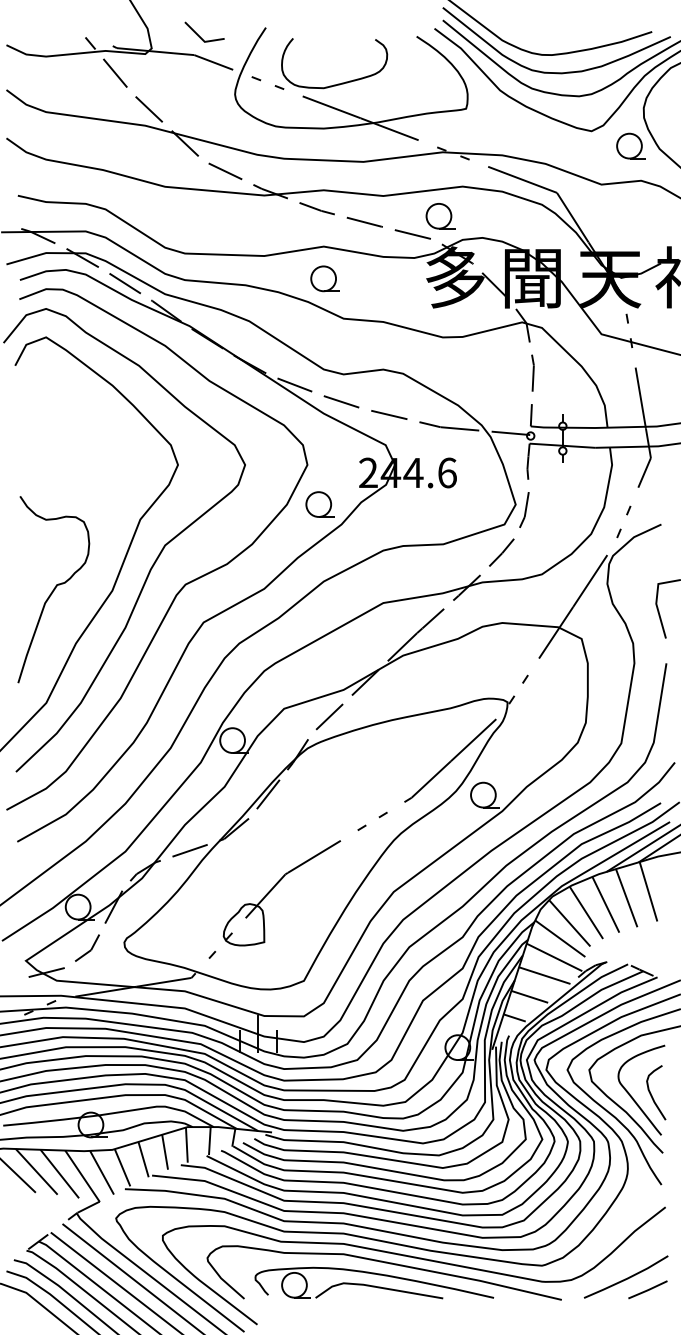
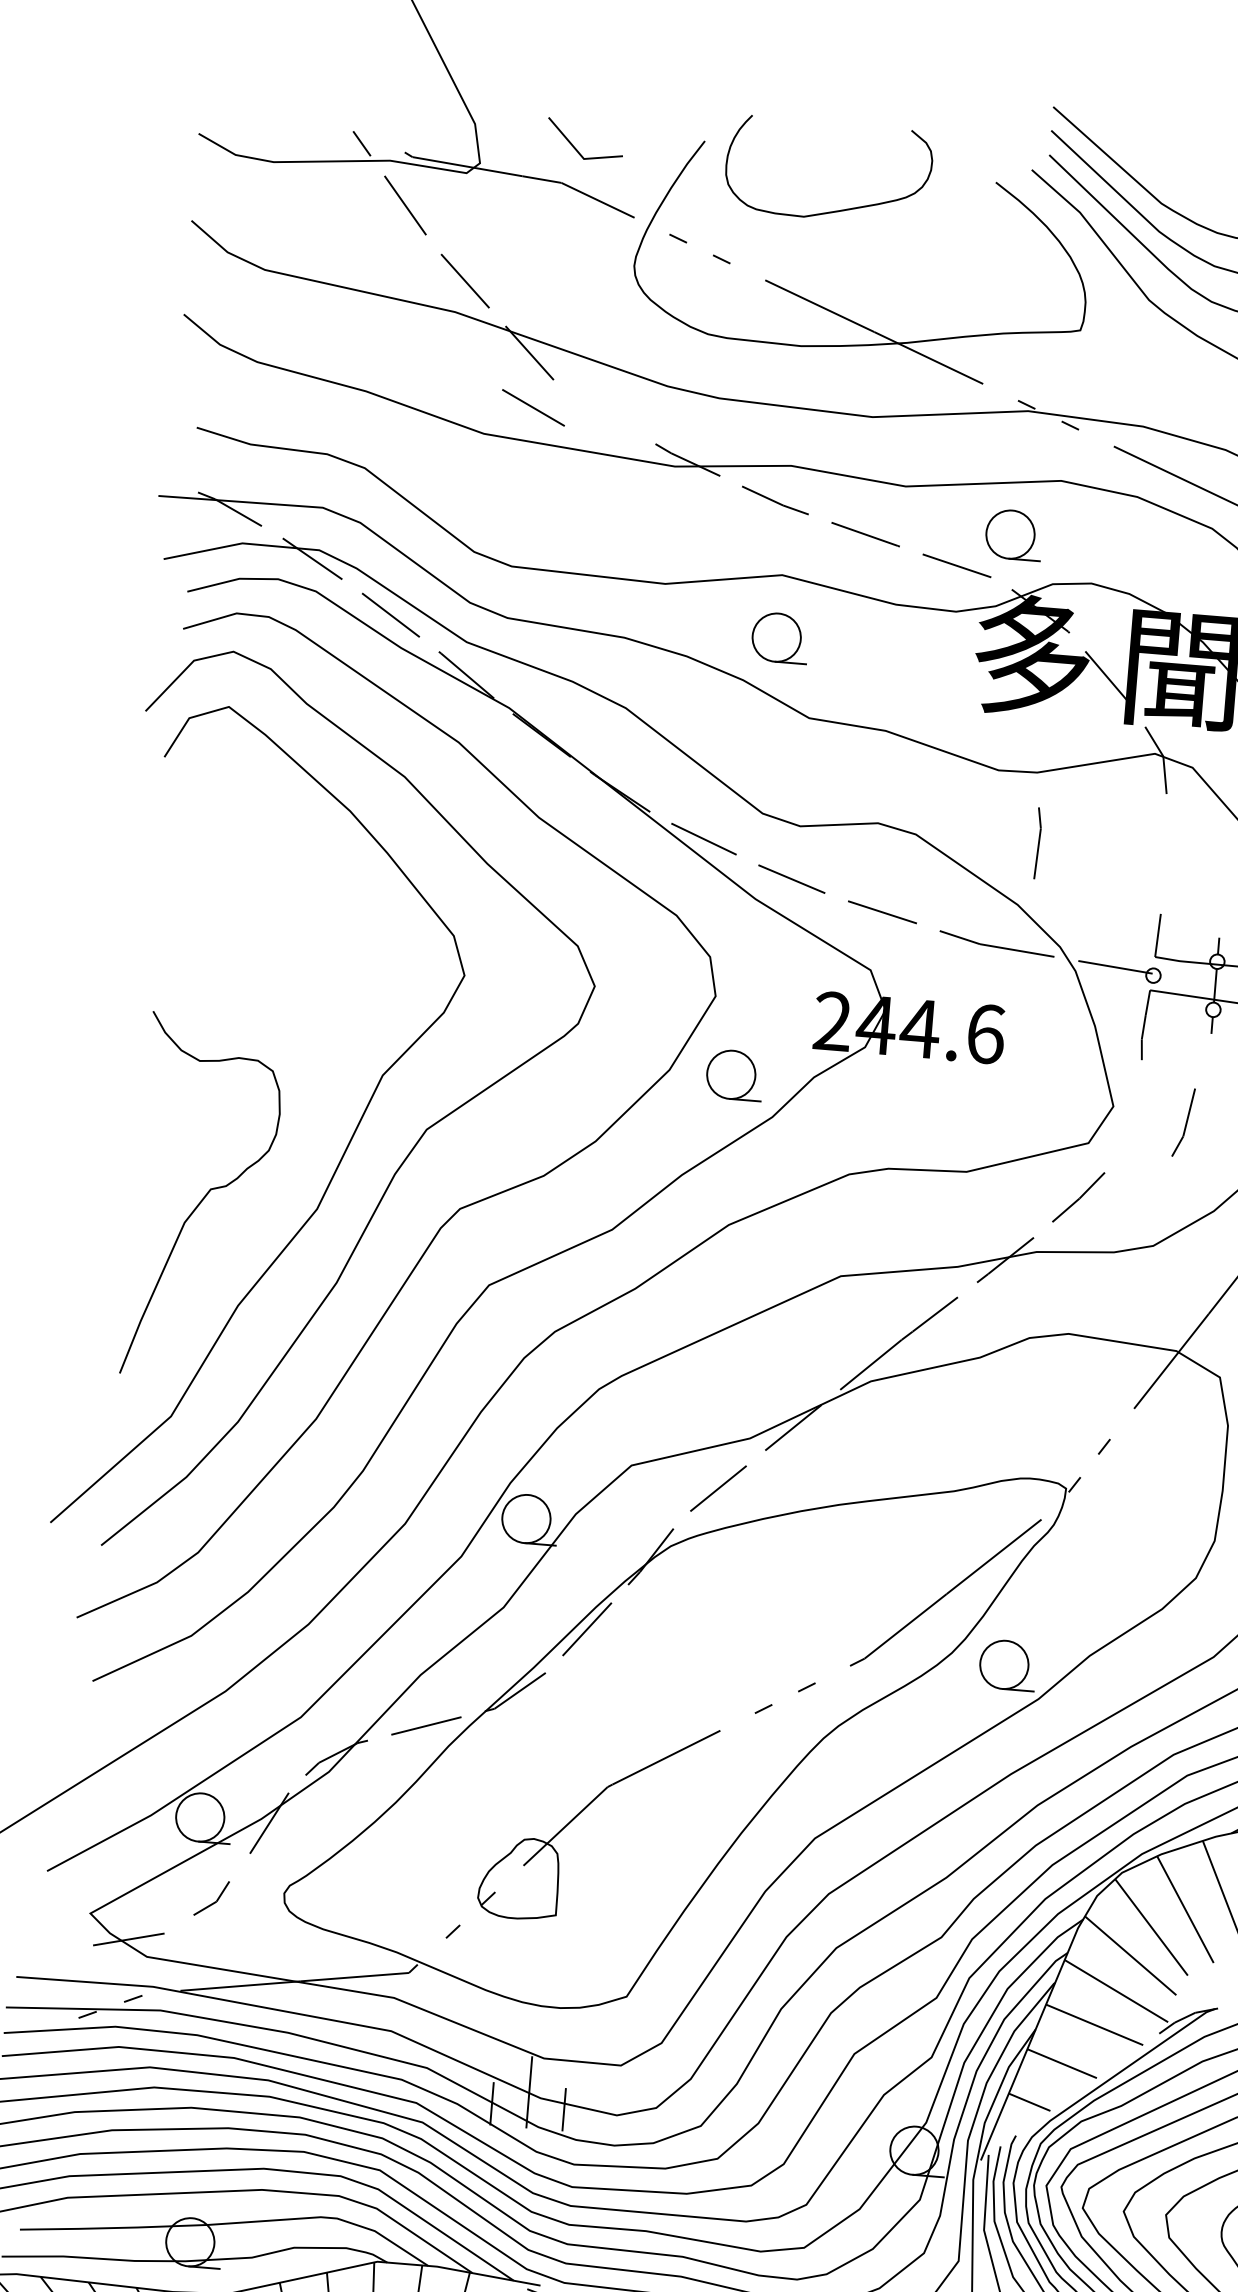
curve: (337, 83) -> (831, 209), moved
line: (225, 171) -> (533, 407), moved
line: (532, 372) -> (1037, 842), moved
part: (524, 509) -> (1183, 1121), moved
part: (87, 947) -> (211, 1897), size x0.7

